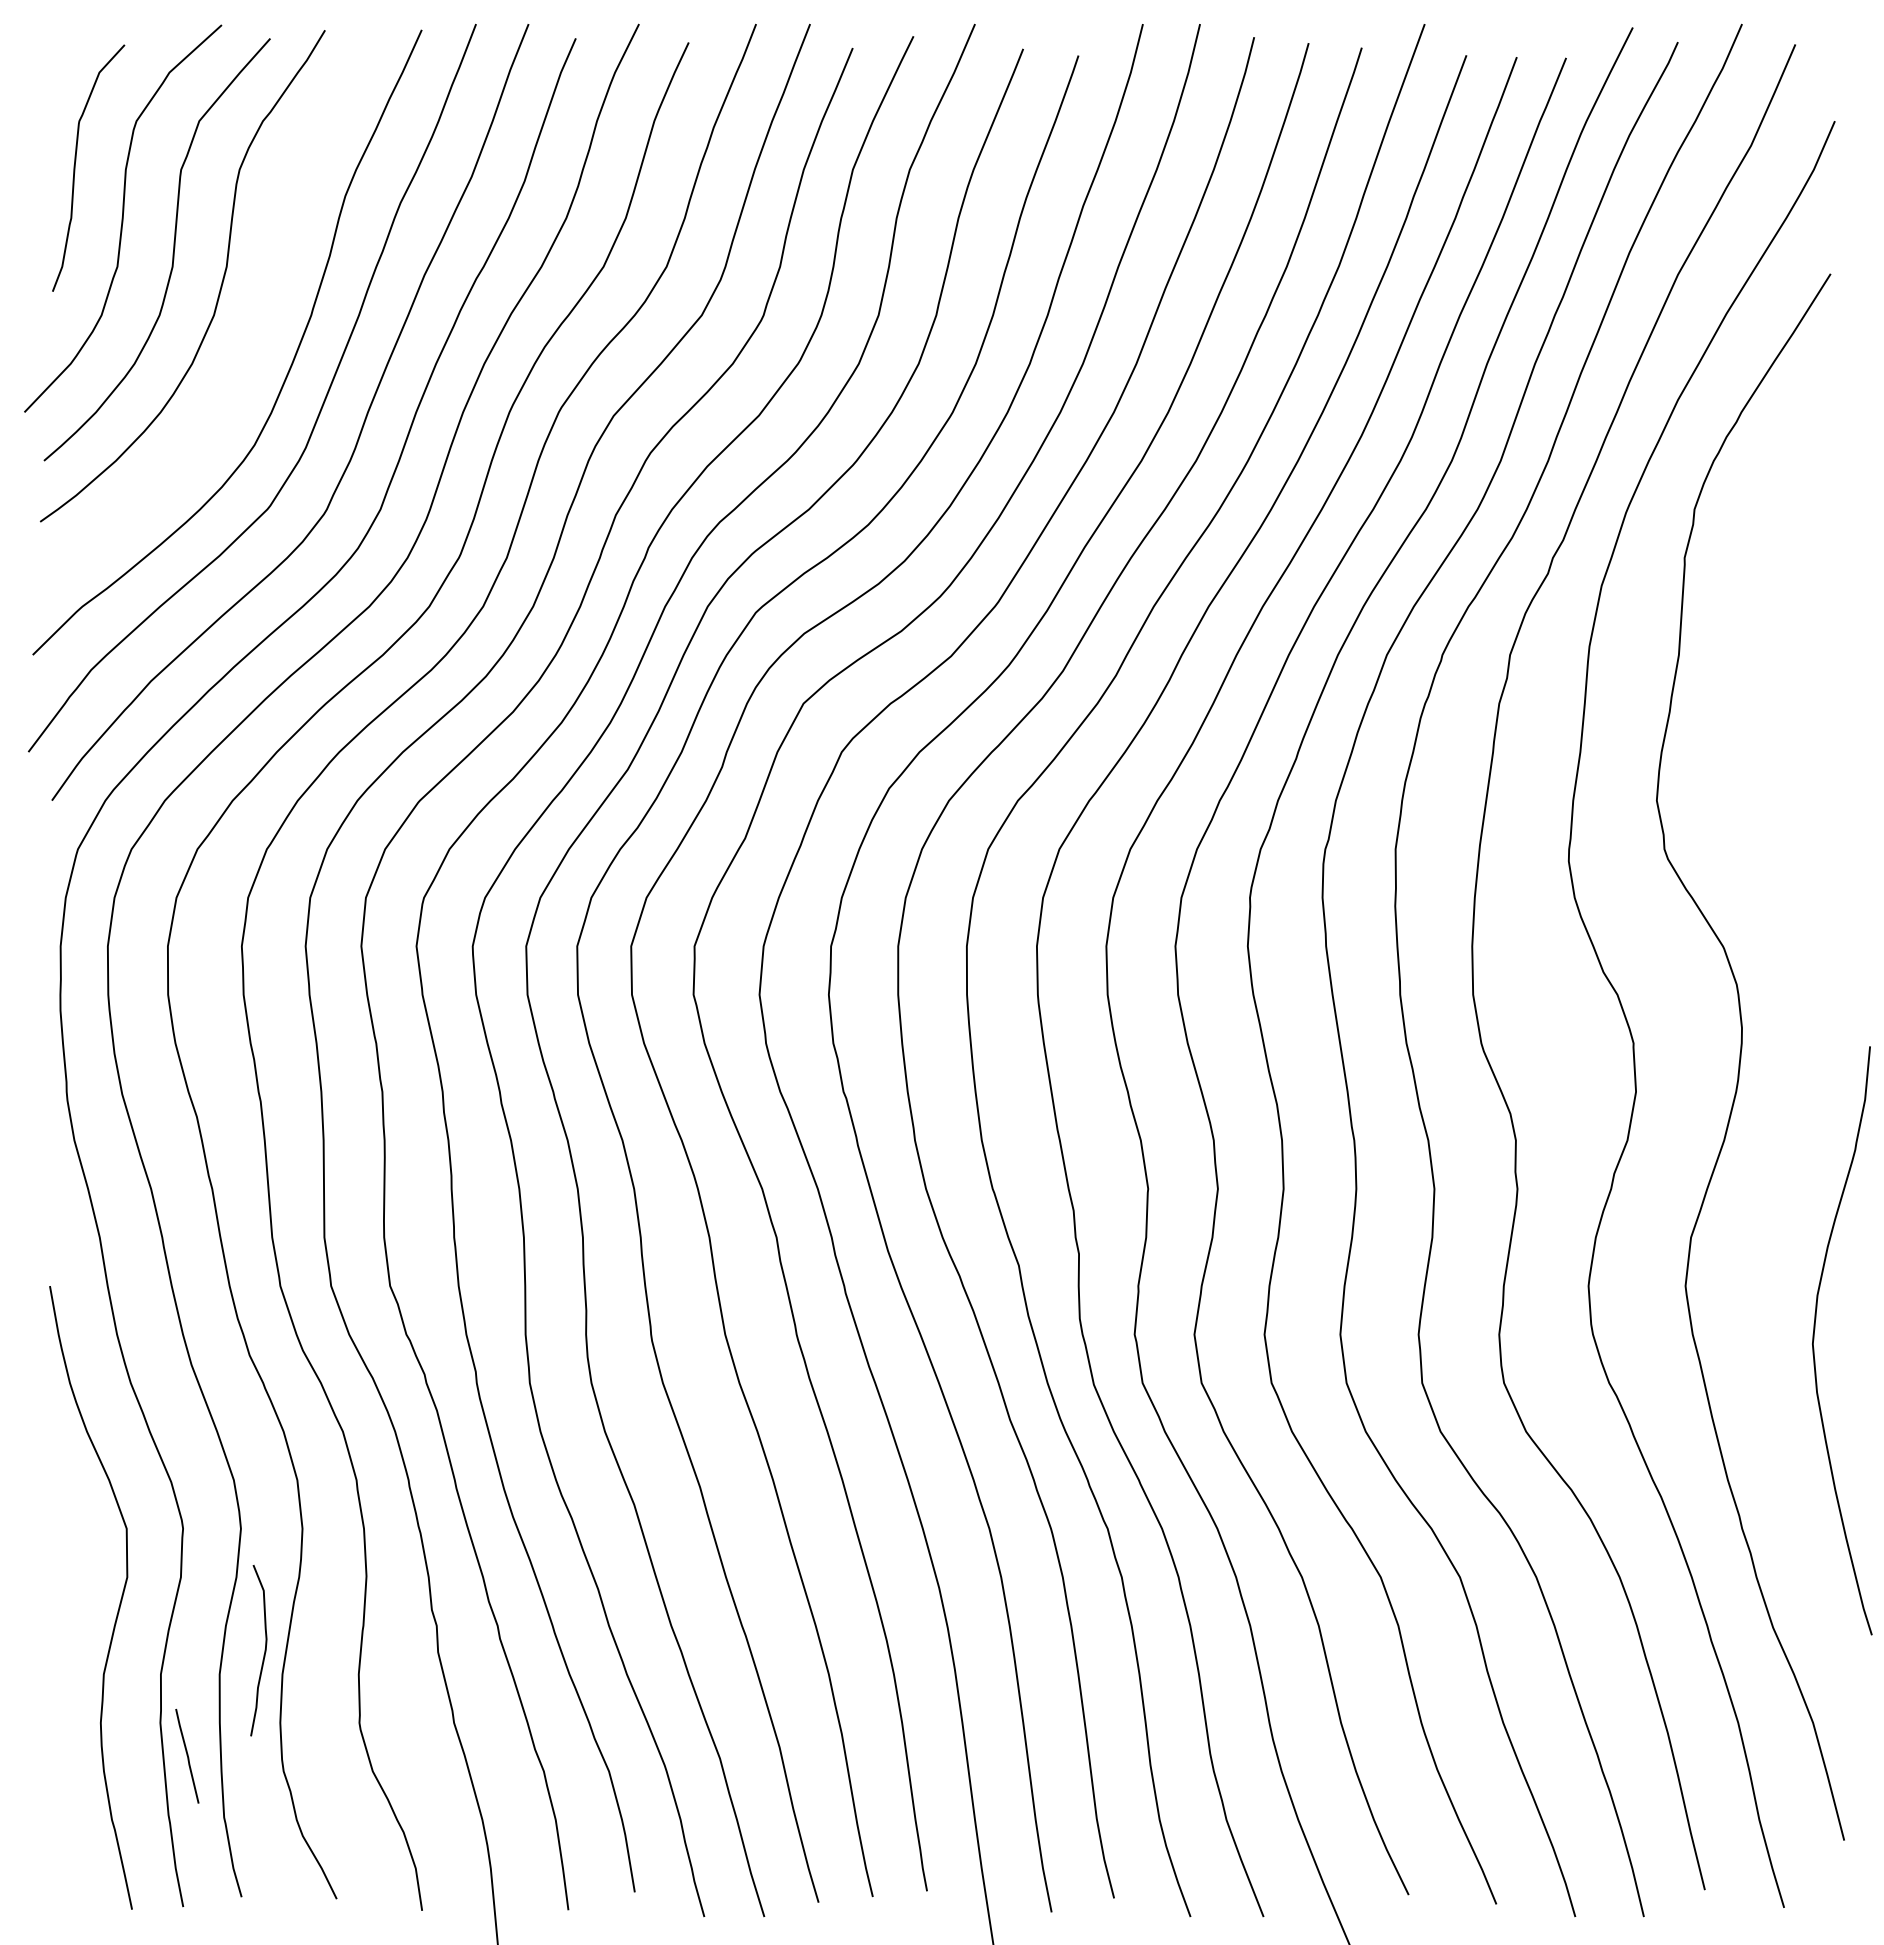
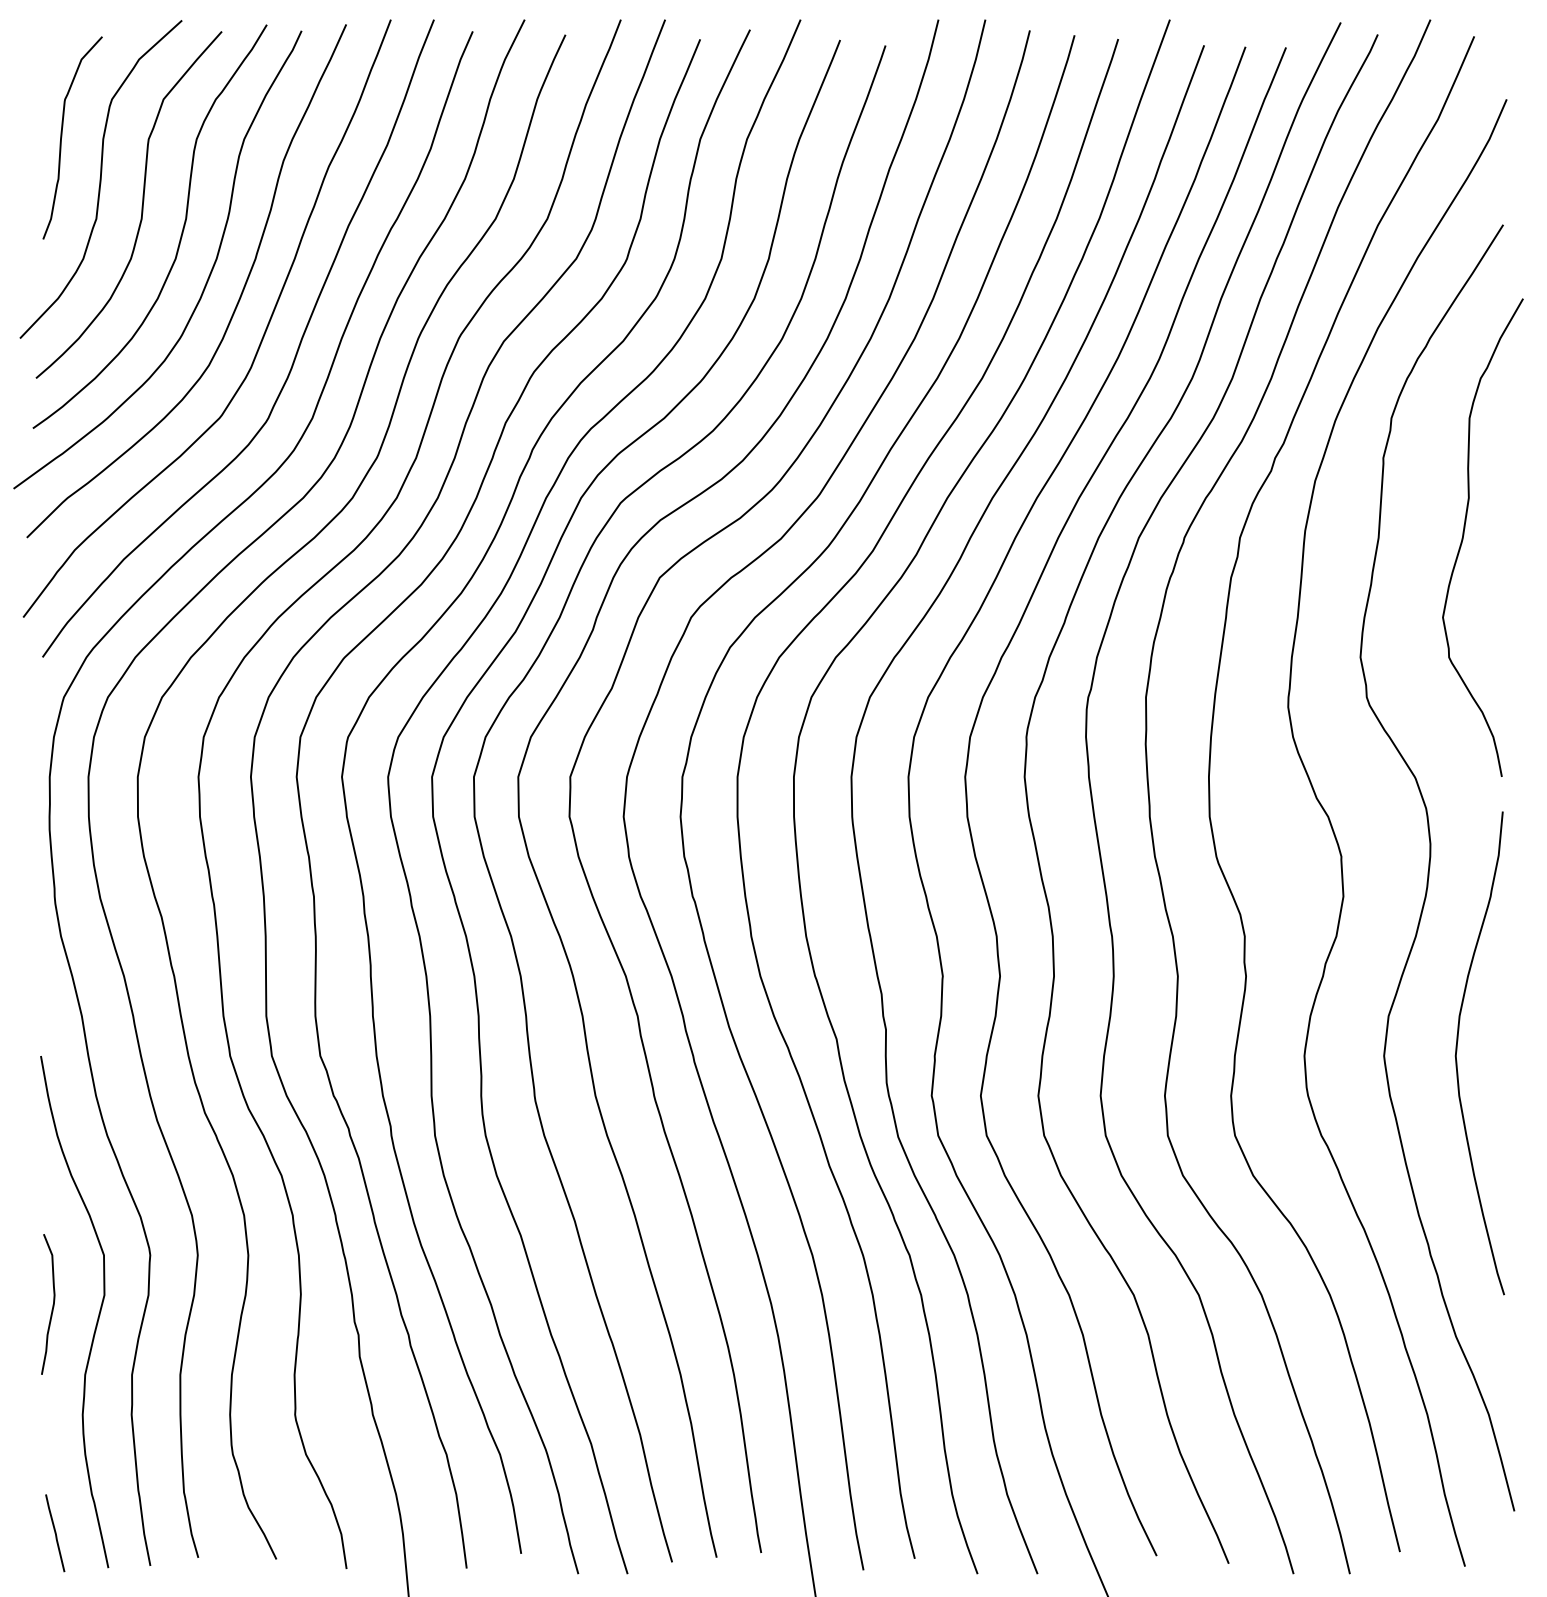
curve: (251, 342) -> (206, 281), added
curve: (1783, 649) -> (1464, 533), added
curve: (1814, 1340) -> (1457, 1053), moved
curve: (264, 1650) -> (52, 1304), moved
line: (187, 1756) -> (55, 1533), moved

